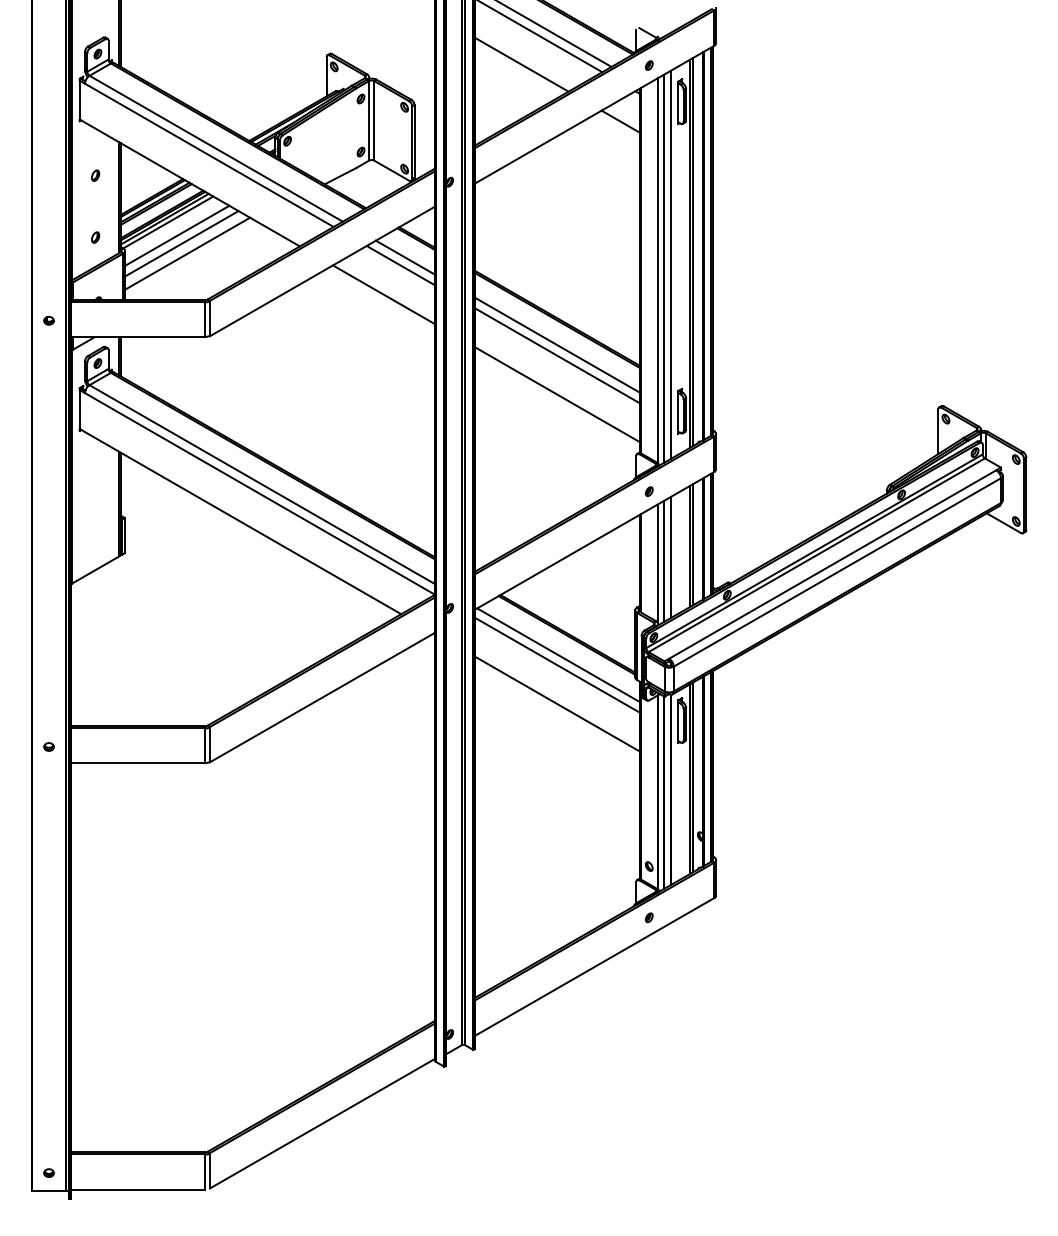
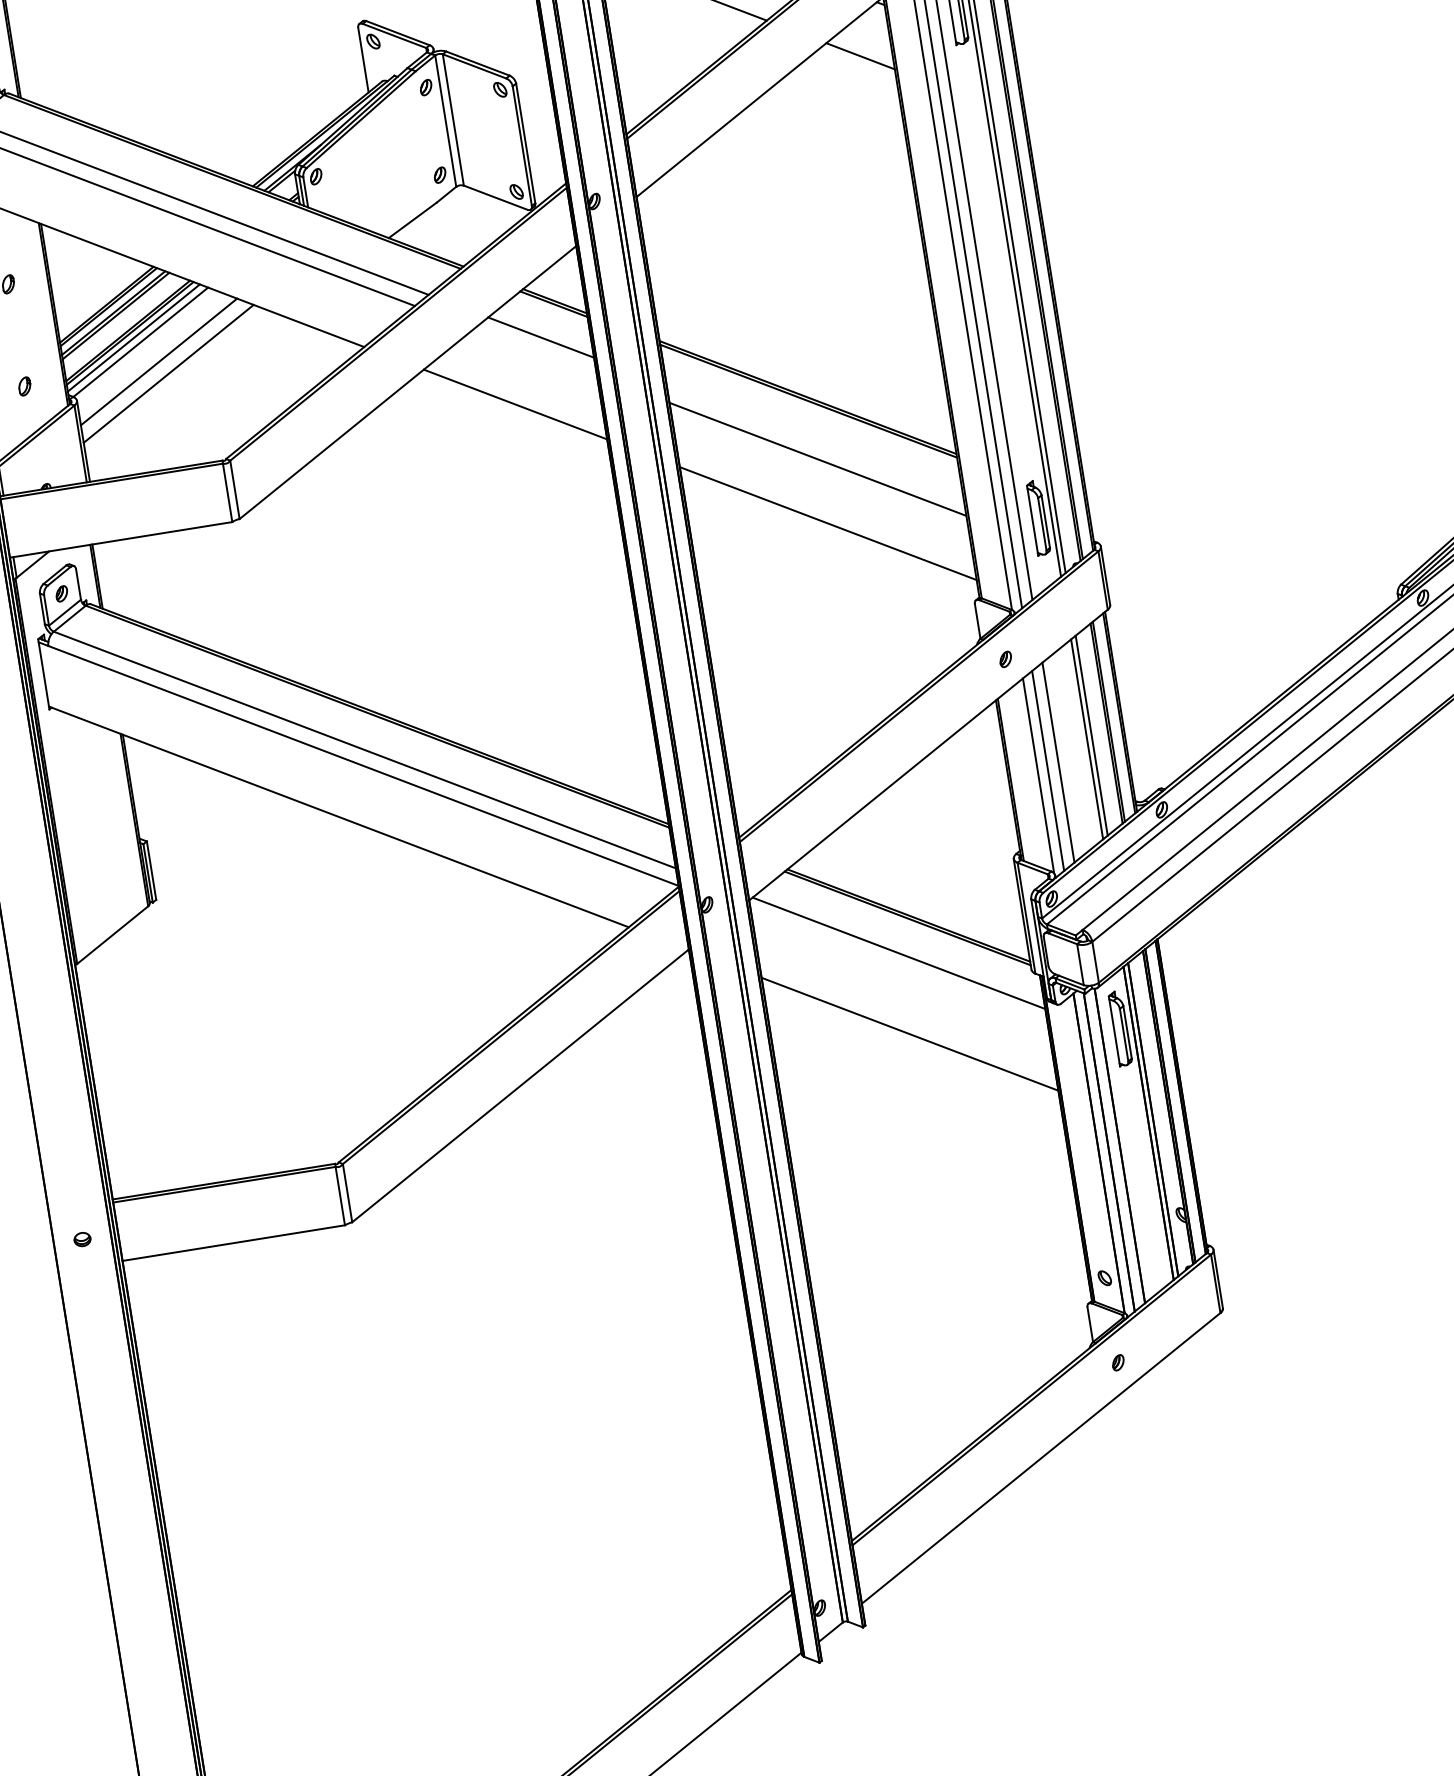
line: (187, 253) -> (180, 388), removed
line: (400, 265) -> (535, 351), removed
line: (556, 344) -> (813, 441), removed
line: (556, 664) -> (898, 969), removed

